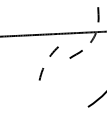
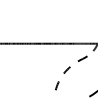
part: (48, 63) -> (62, 78), moved

